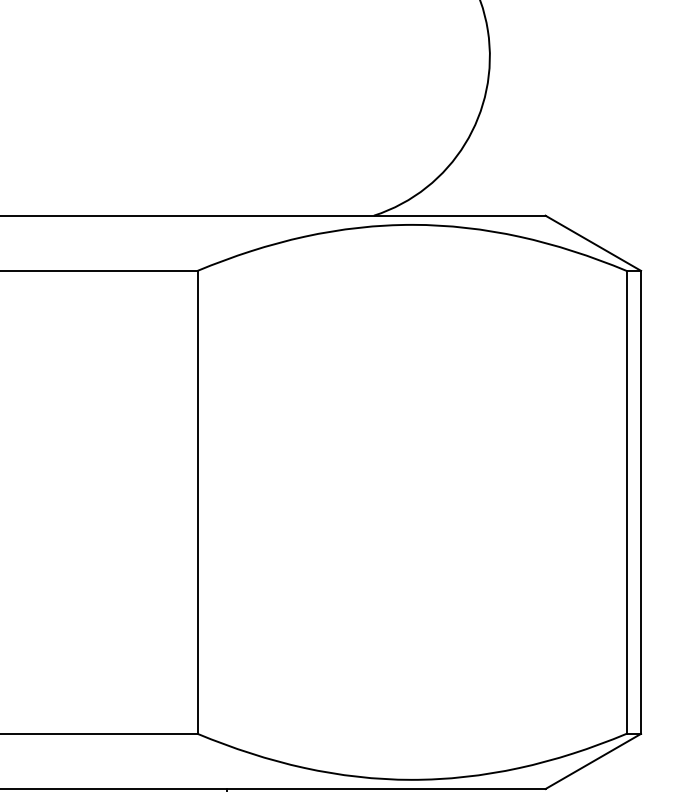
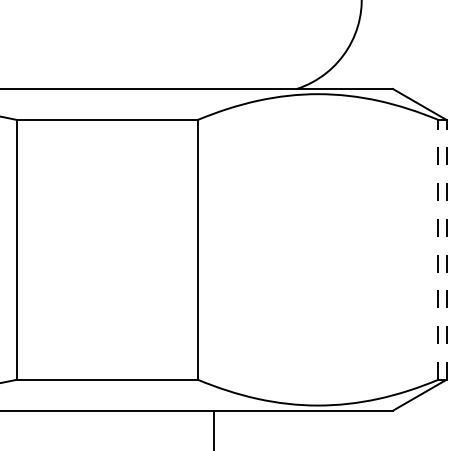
line: (626, 501) -> (438, 249), solid -> dashed
line: (640, 501) -> (446, 249), solid -> dashed

